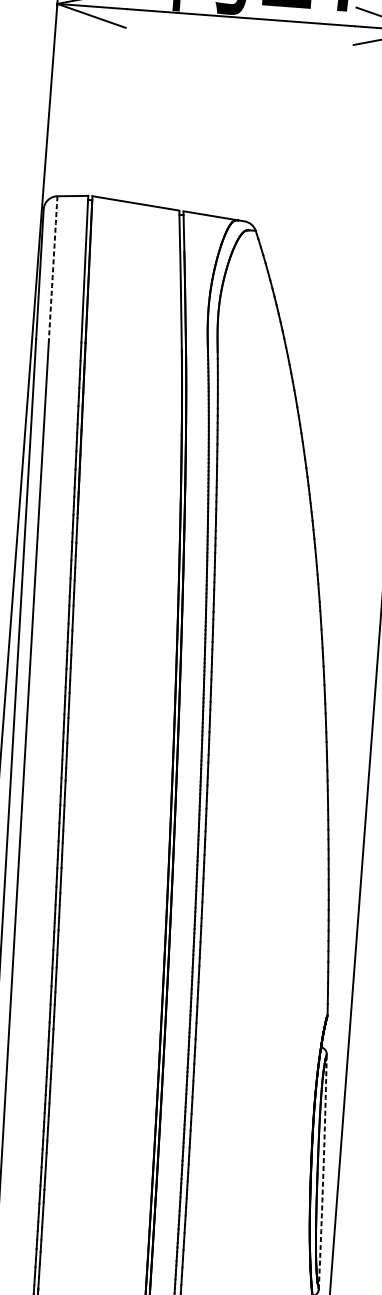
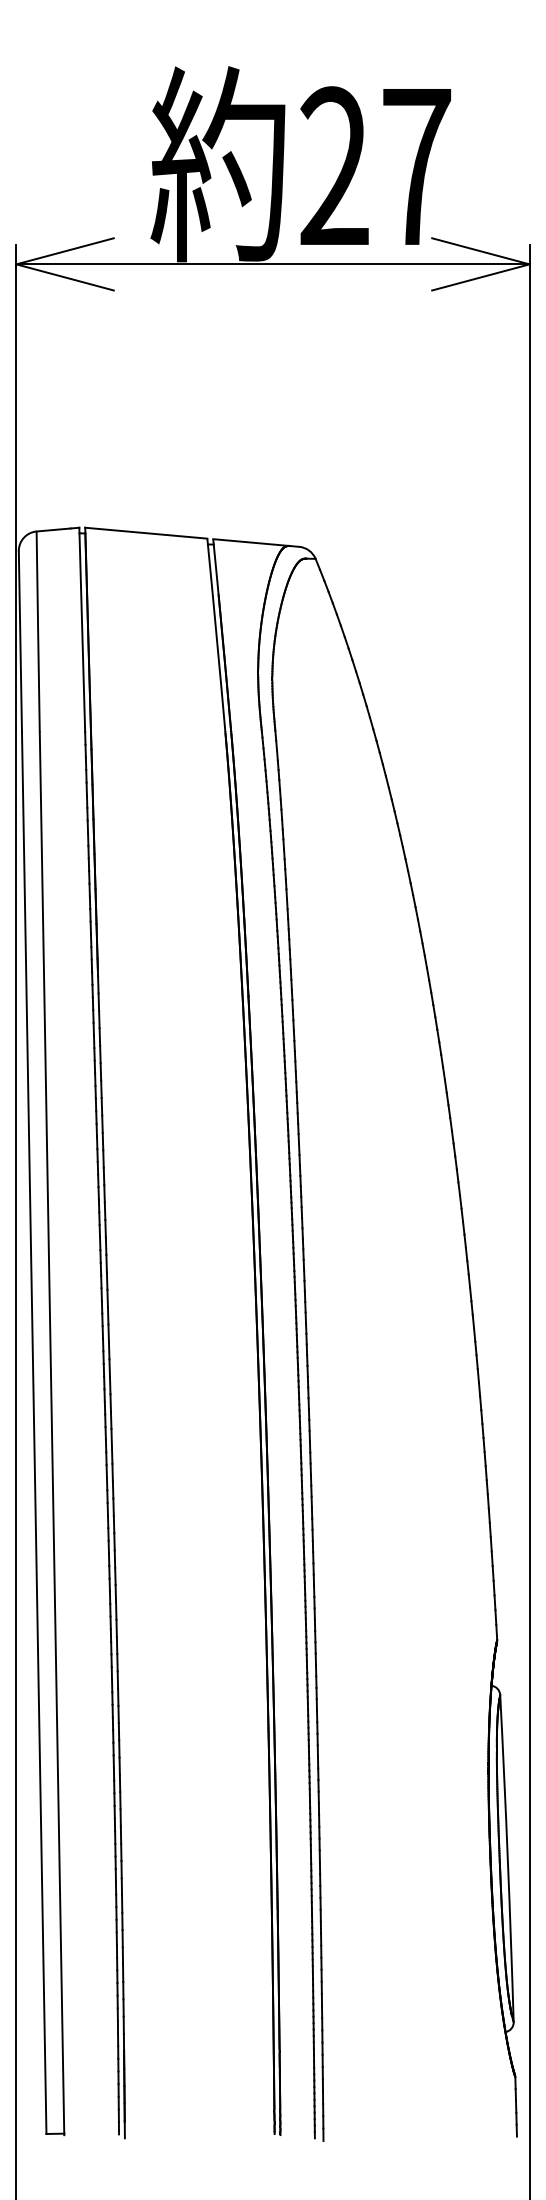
arc: (53, 267) -> (38, 631), dashed -> solid
arc: (323, 1171) -> (507, 1858), dashed -> solid

